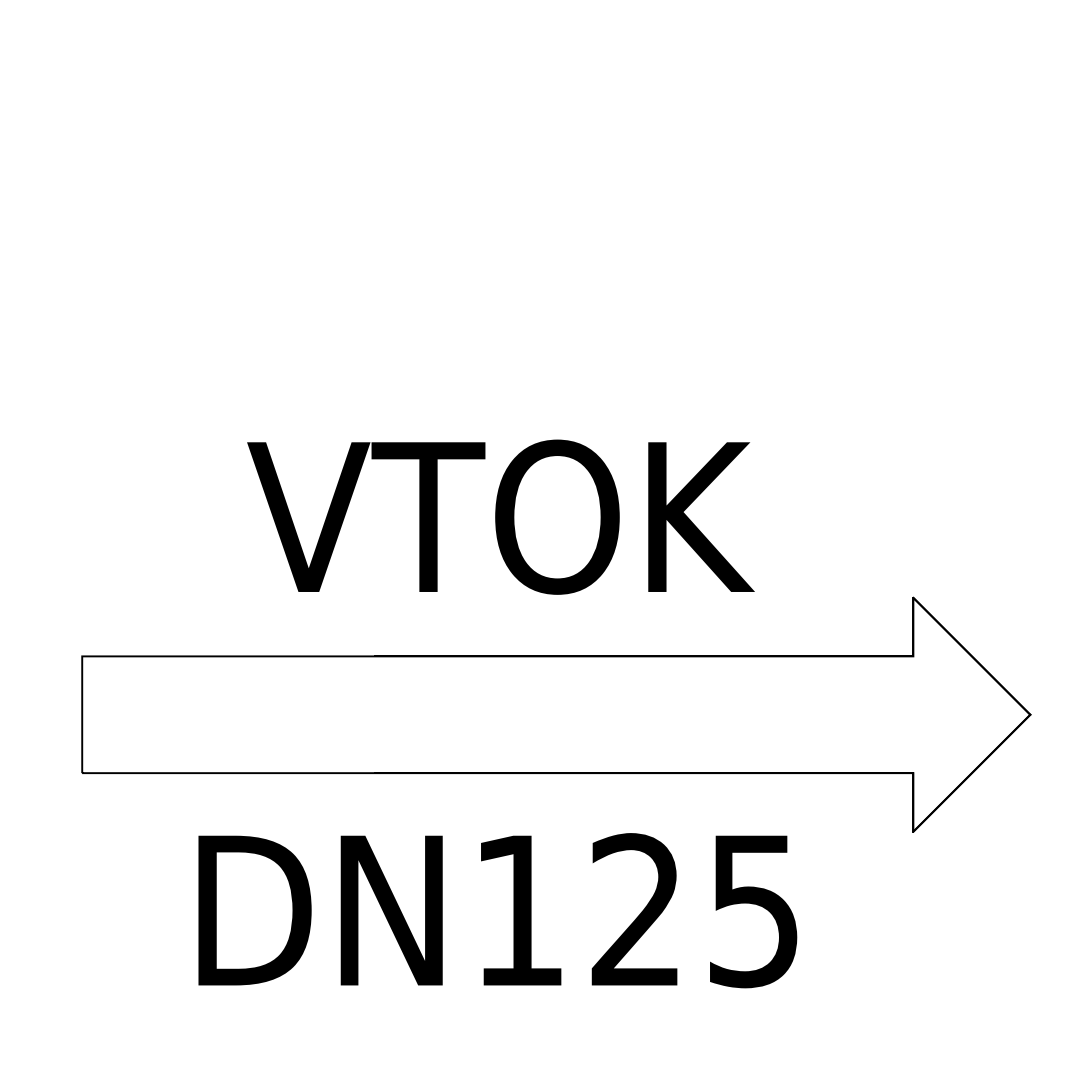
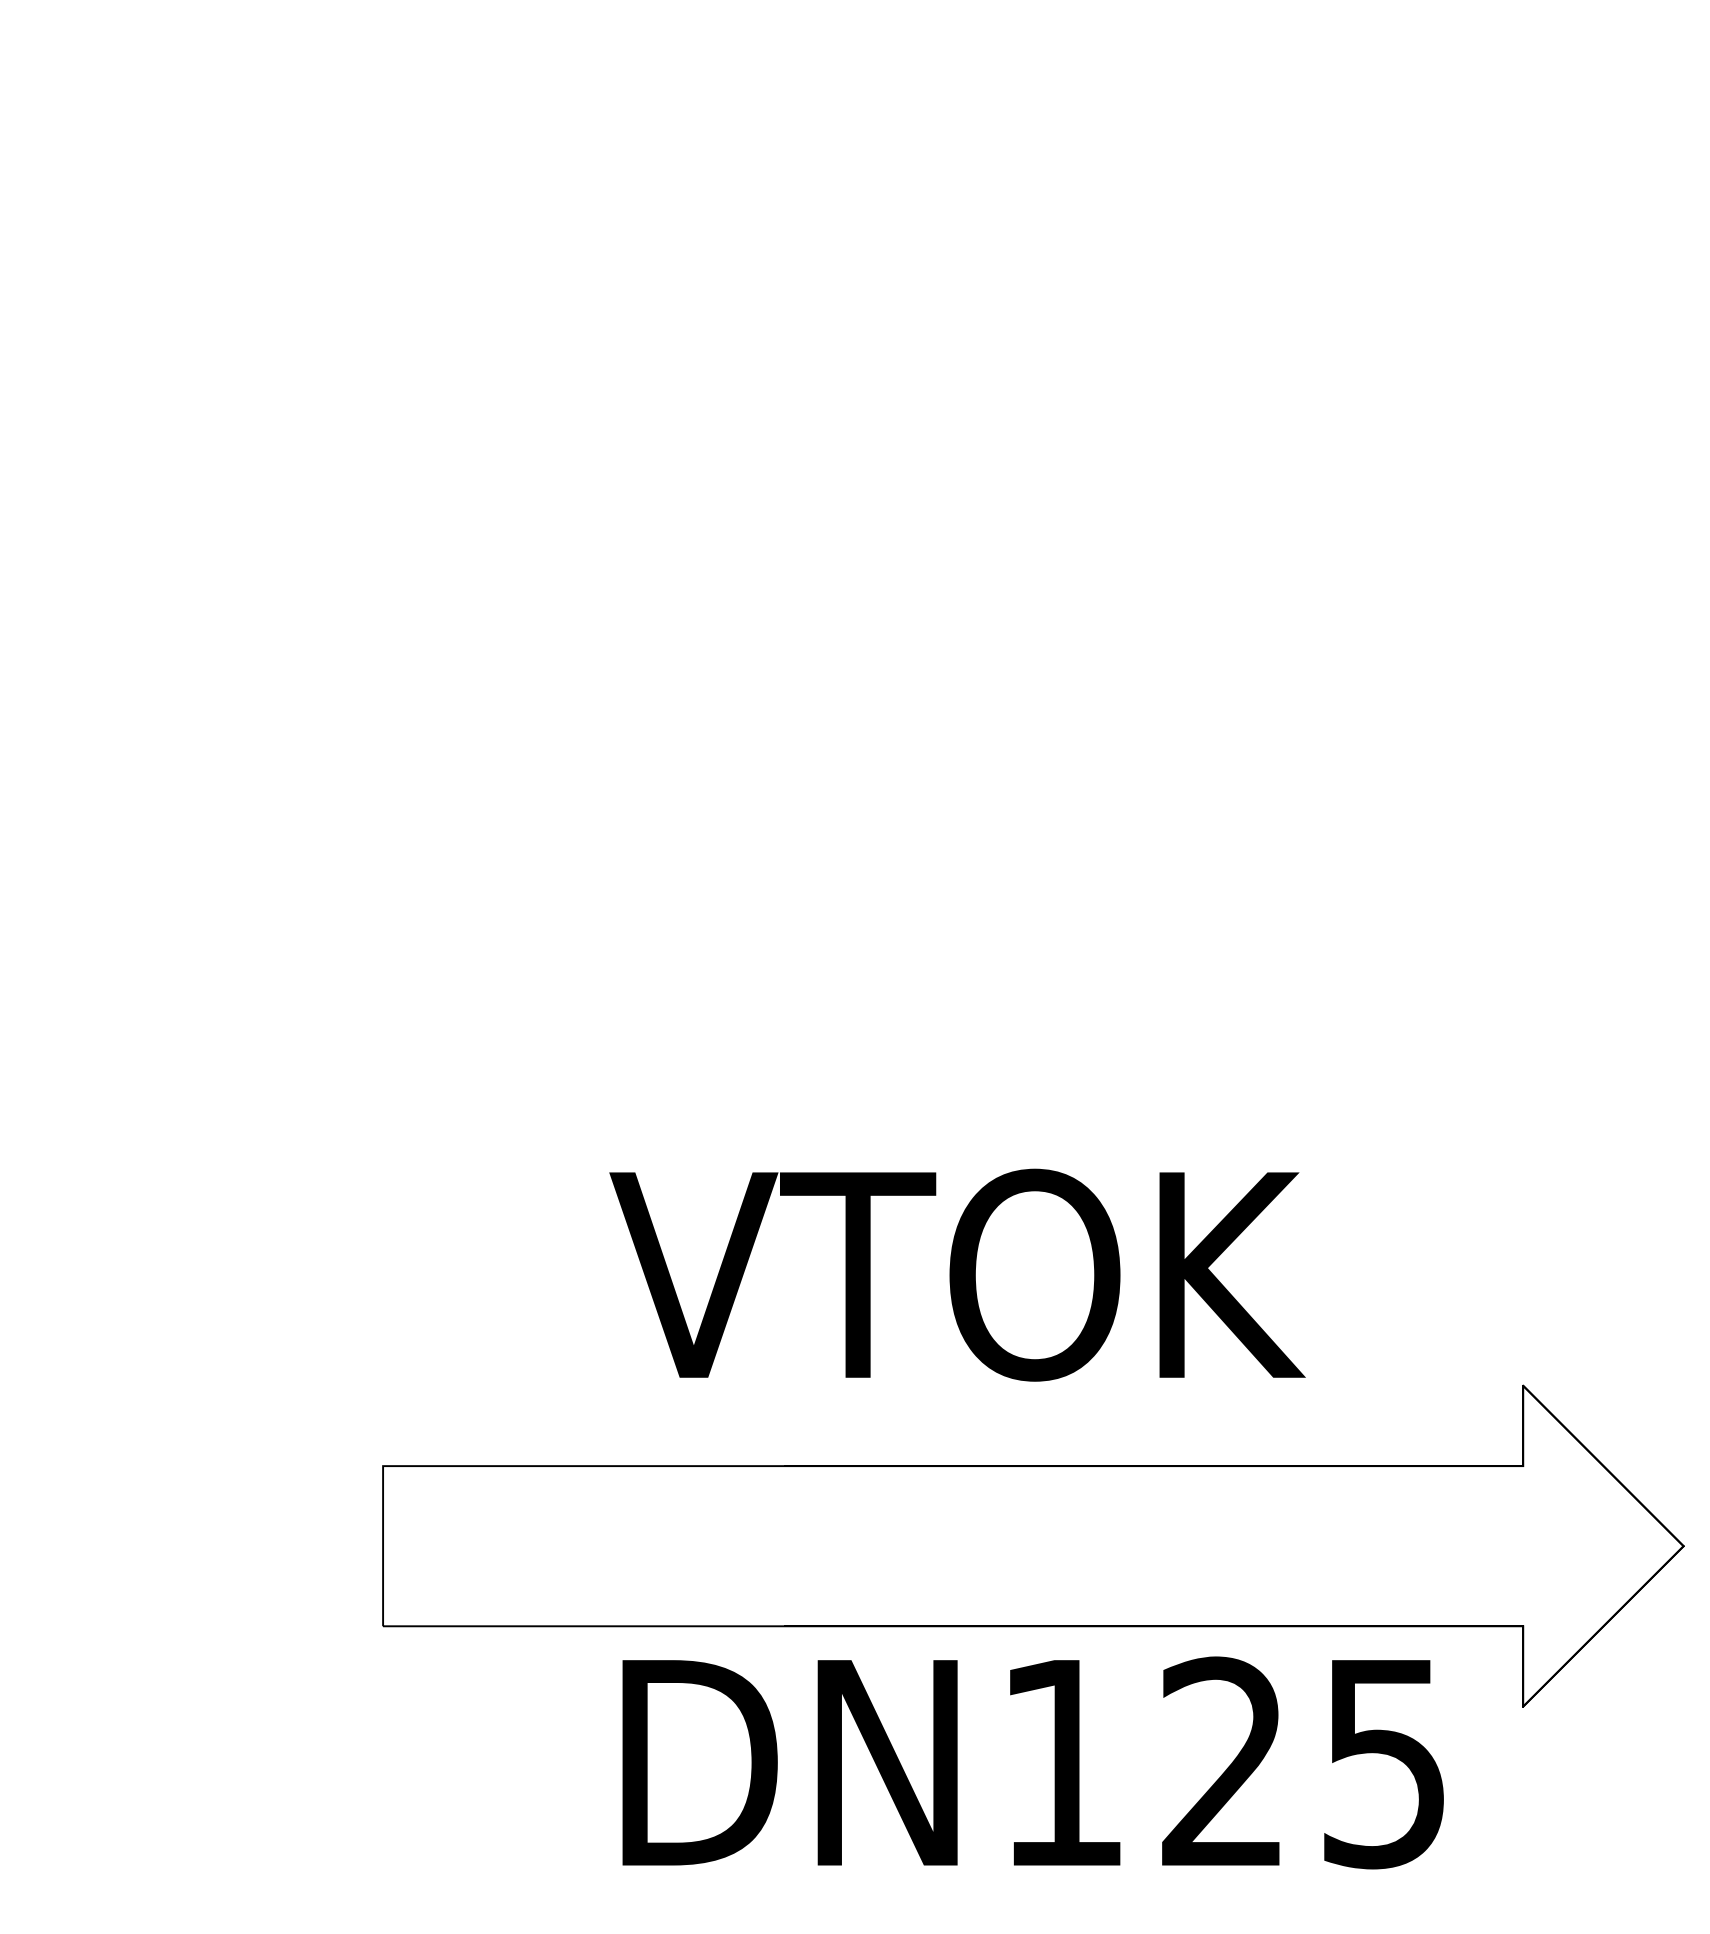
text: (497, 910) -> (1032, 1762), moved

